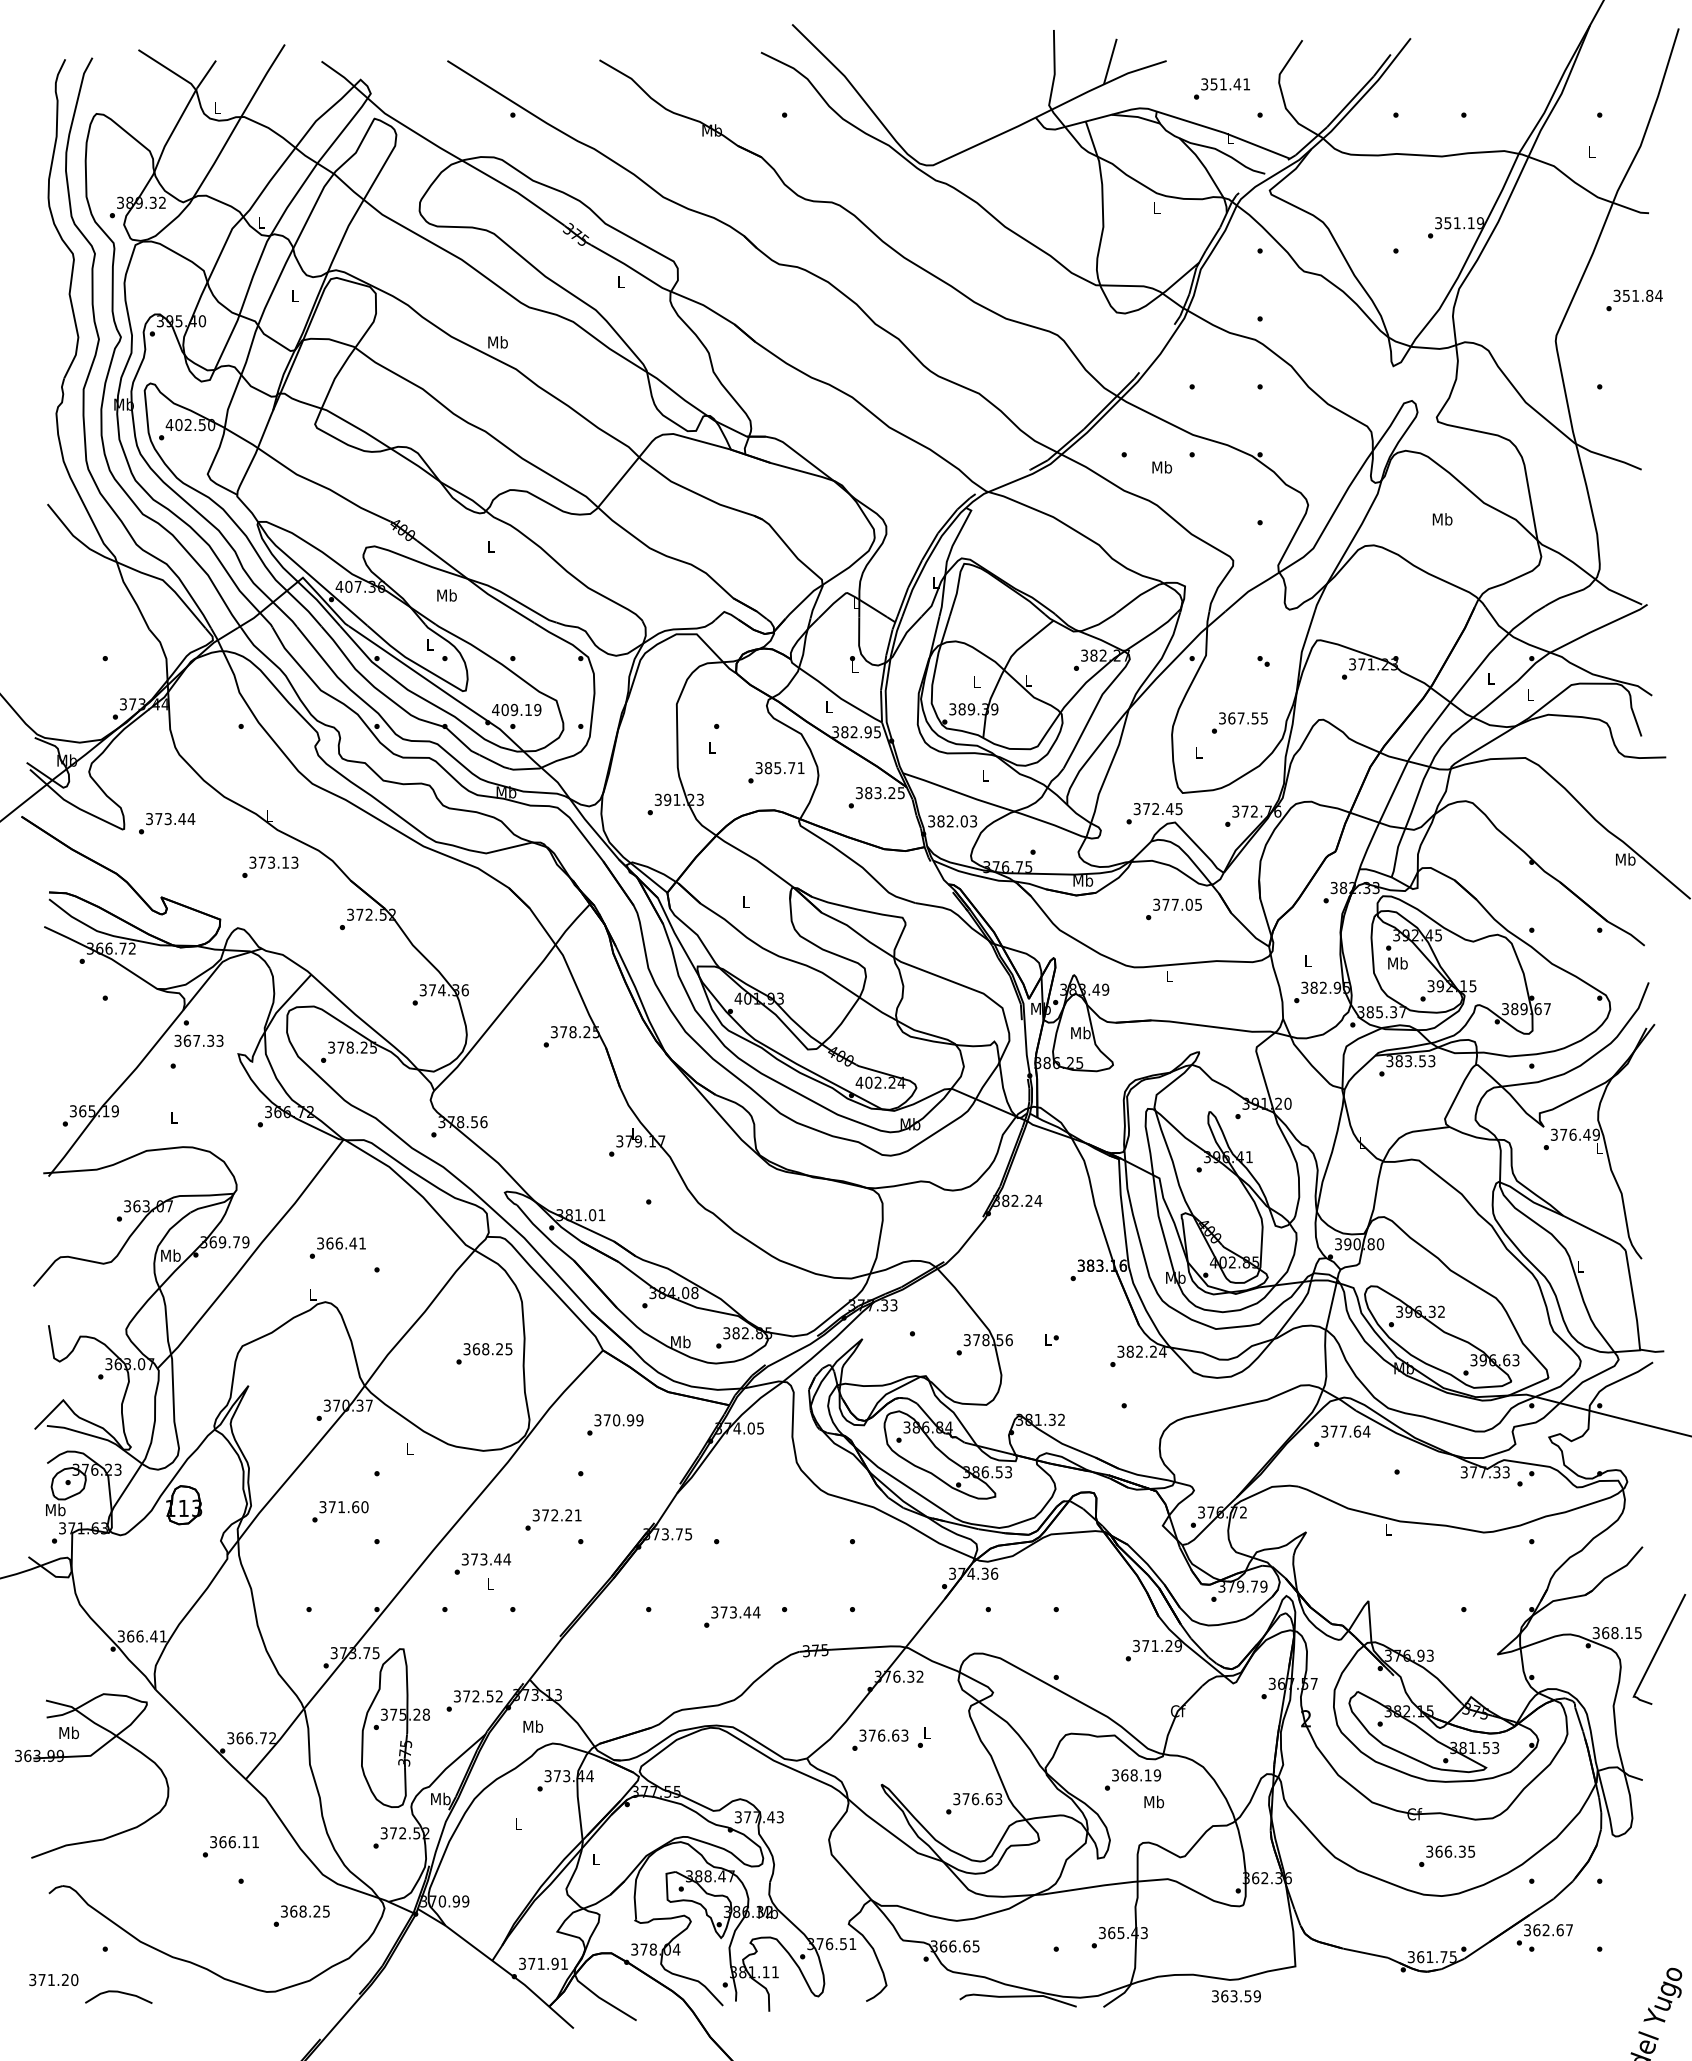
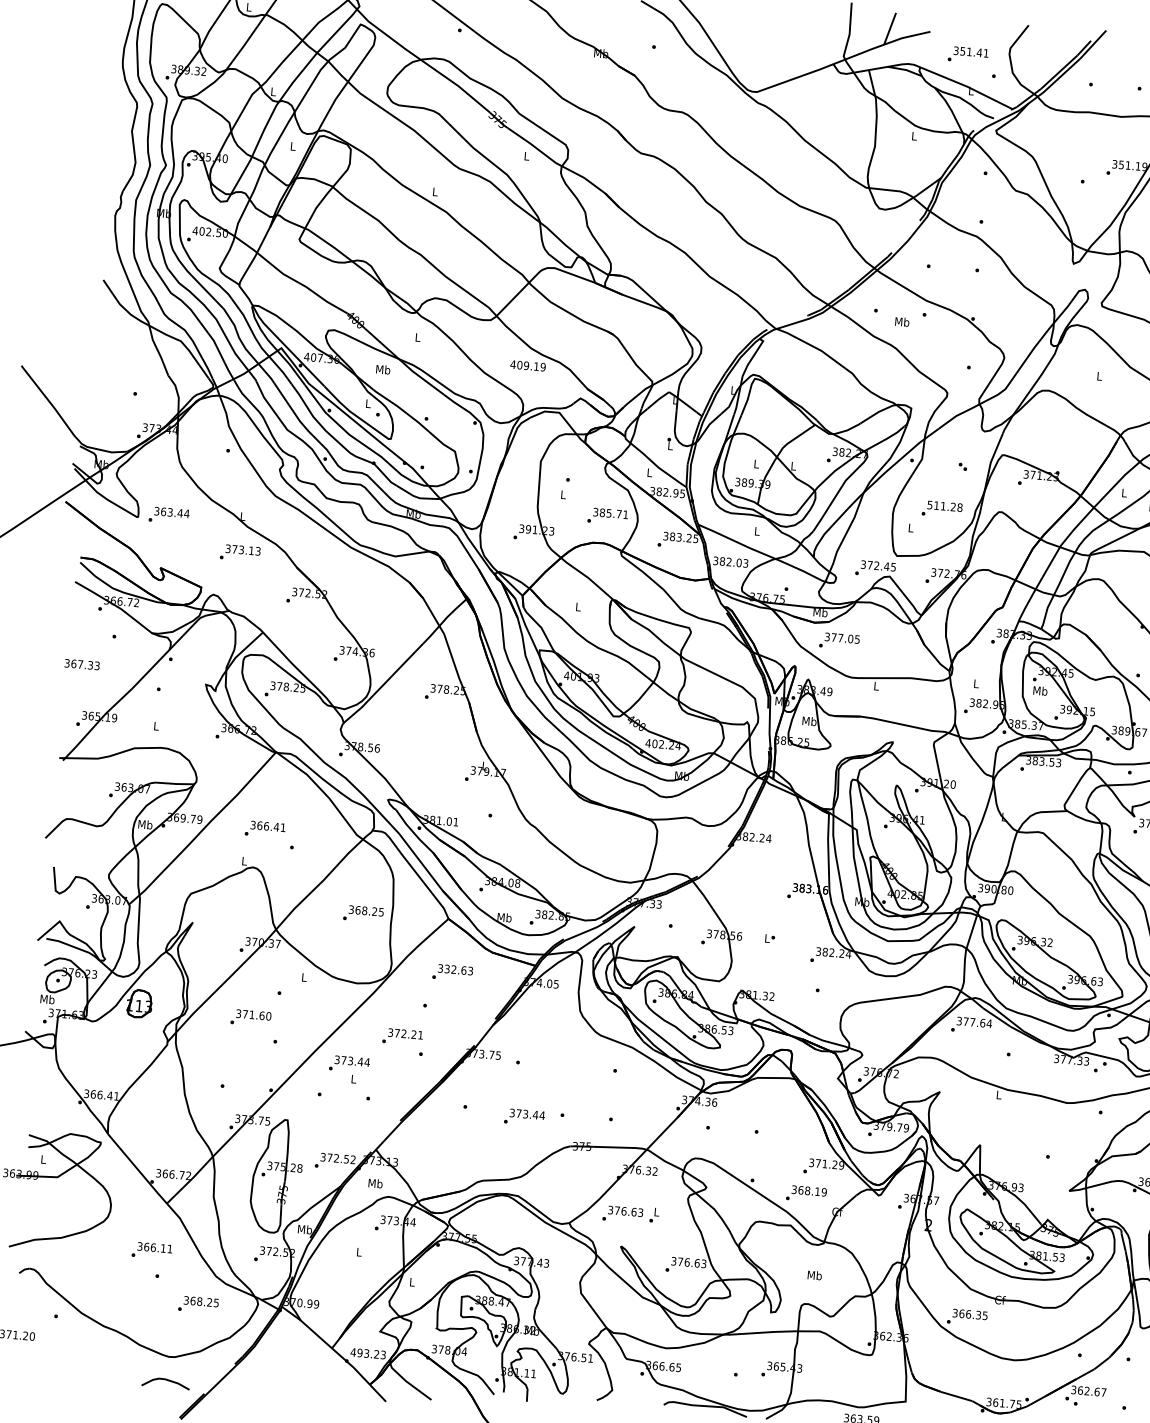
text: (497, 342) -> (434, 191), Mb -> L
text: (1442, 519) -> (1099, 376), Mb -> L
text: (516, 709) -> (527, 365), moved
text: (1243, 718) -> (945, 506), 367.55 -> 511.28
text: (158, 819) -> (163, 512), 373.44 -> 363.44
text: (1173, 909) -> (839, 641), moved
text: (198, 1040) -> (81, 664), moved
text: (623, 1420) -> (458, 970), 370.99 -> 332.63
text: (69, 1732) -> (43, 1159), Mb -> L
text: (1133, 1779) -> (806, 1193), moved
text: (1447, 1855) -> (967, 1317), moved
text: (542, 1963) -> (367, 1353), 371.91 -> 493.23
curve: (120, 1993) -> (167, 1380), moved

